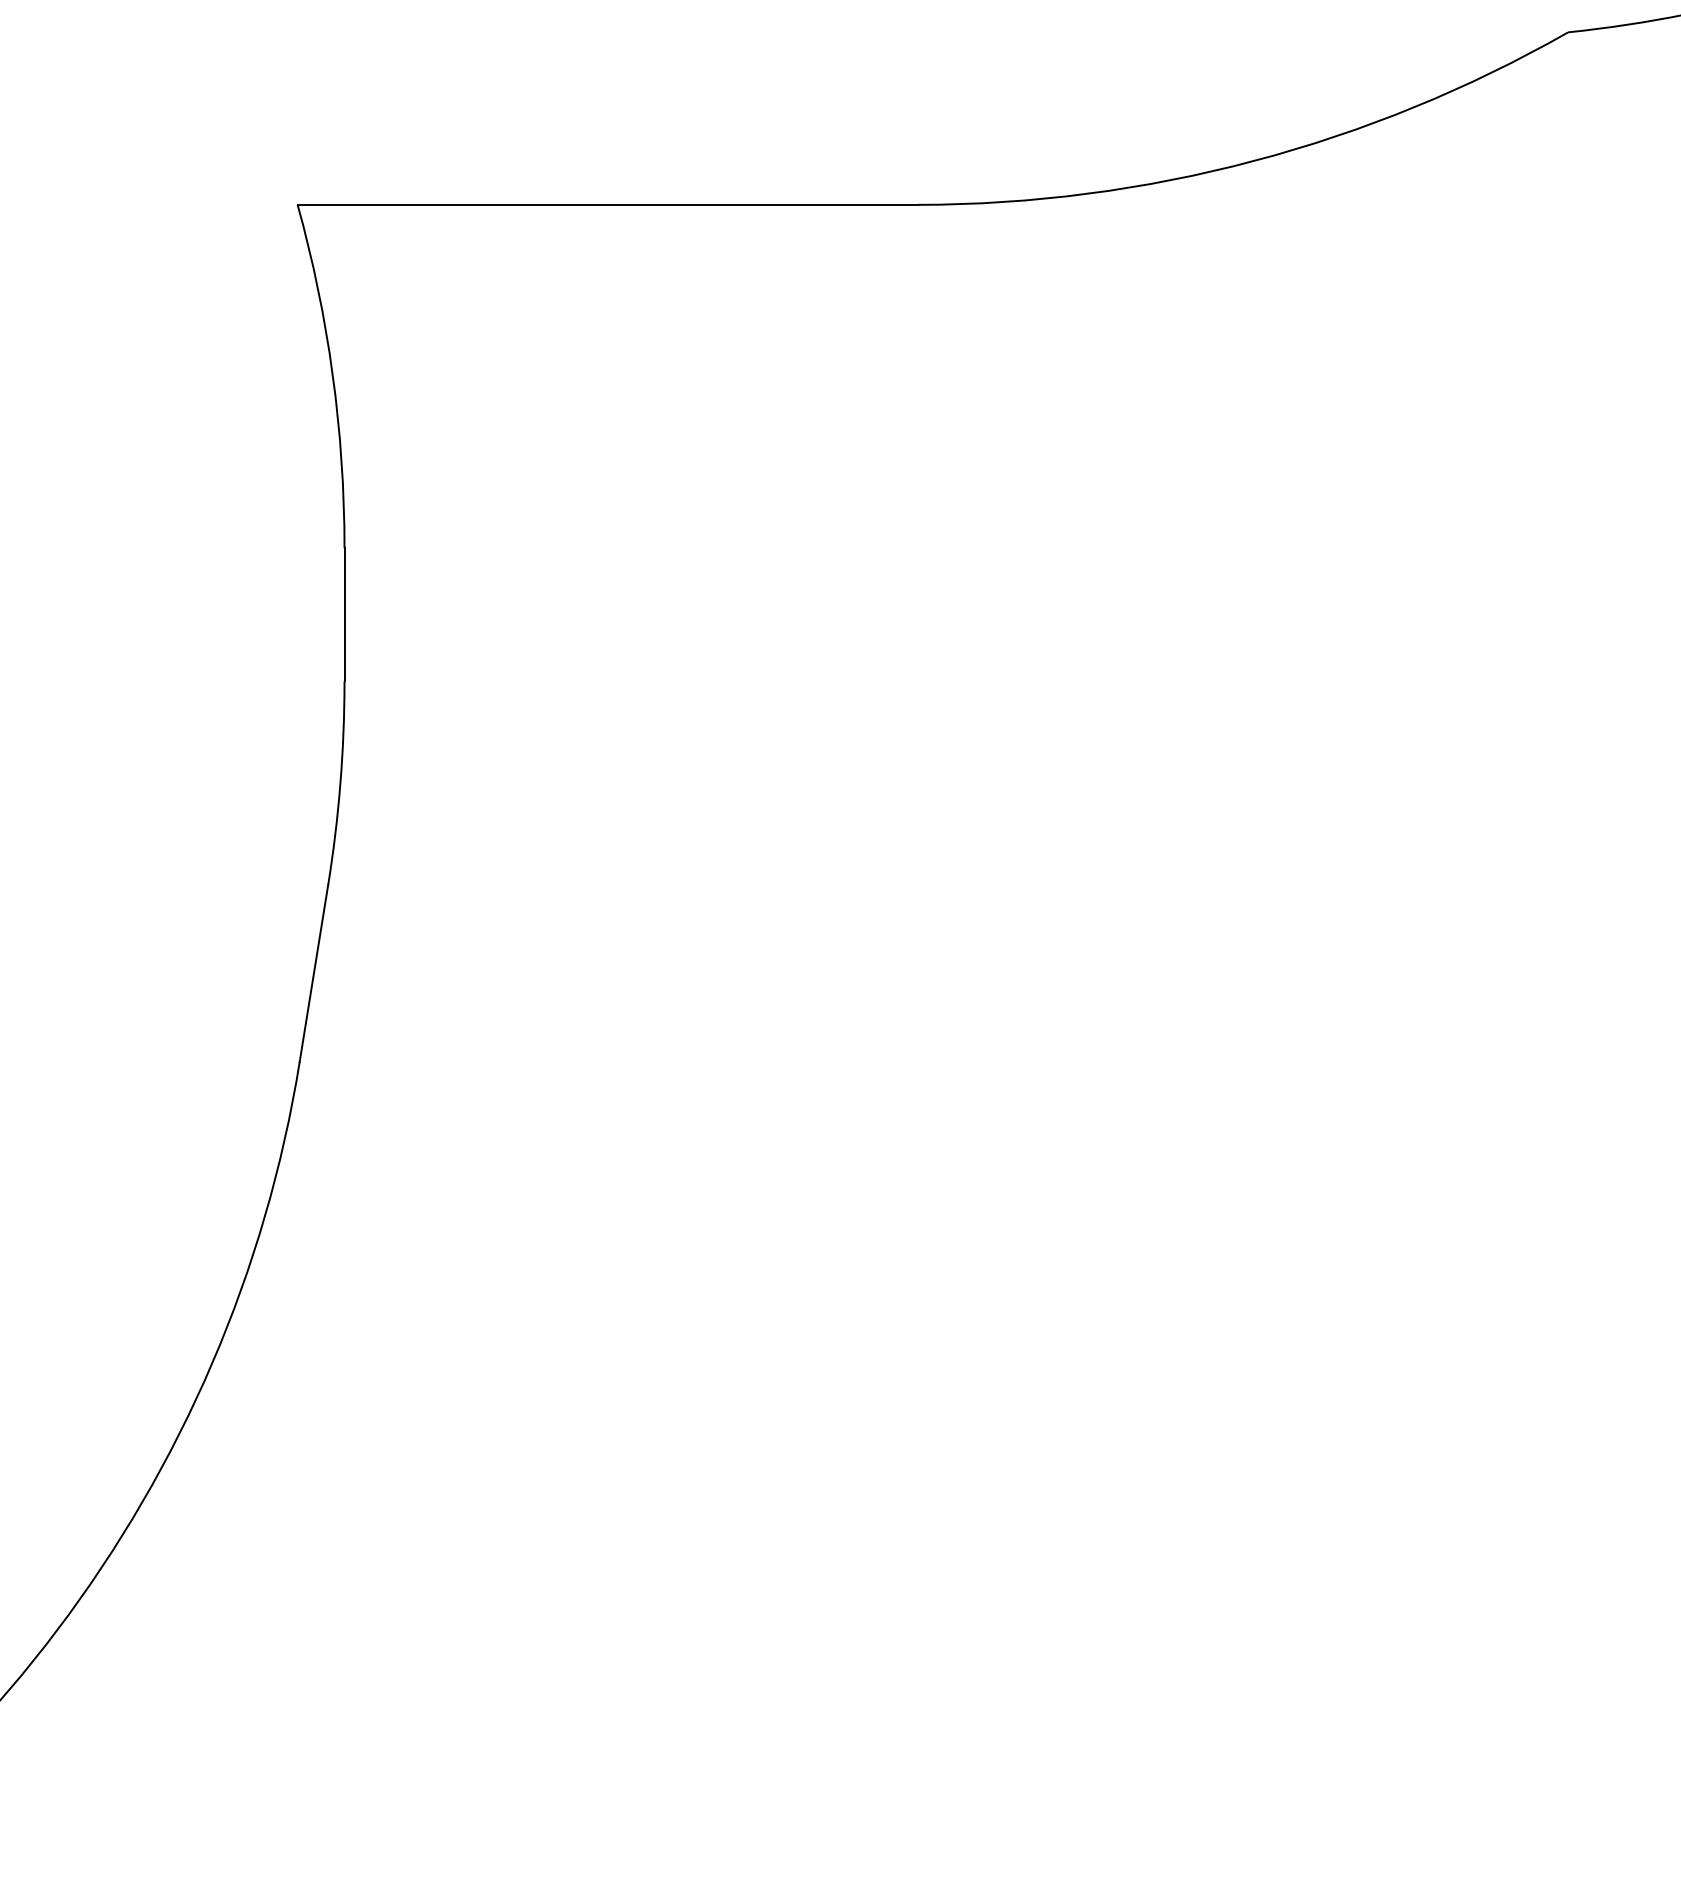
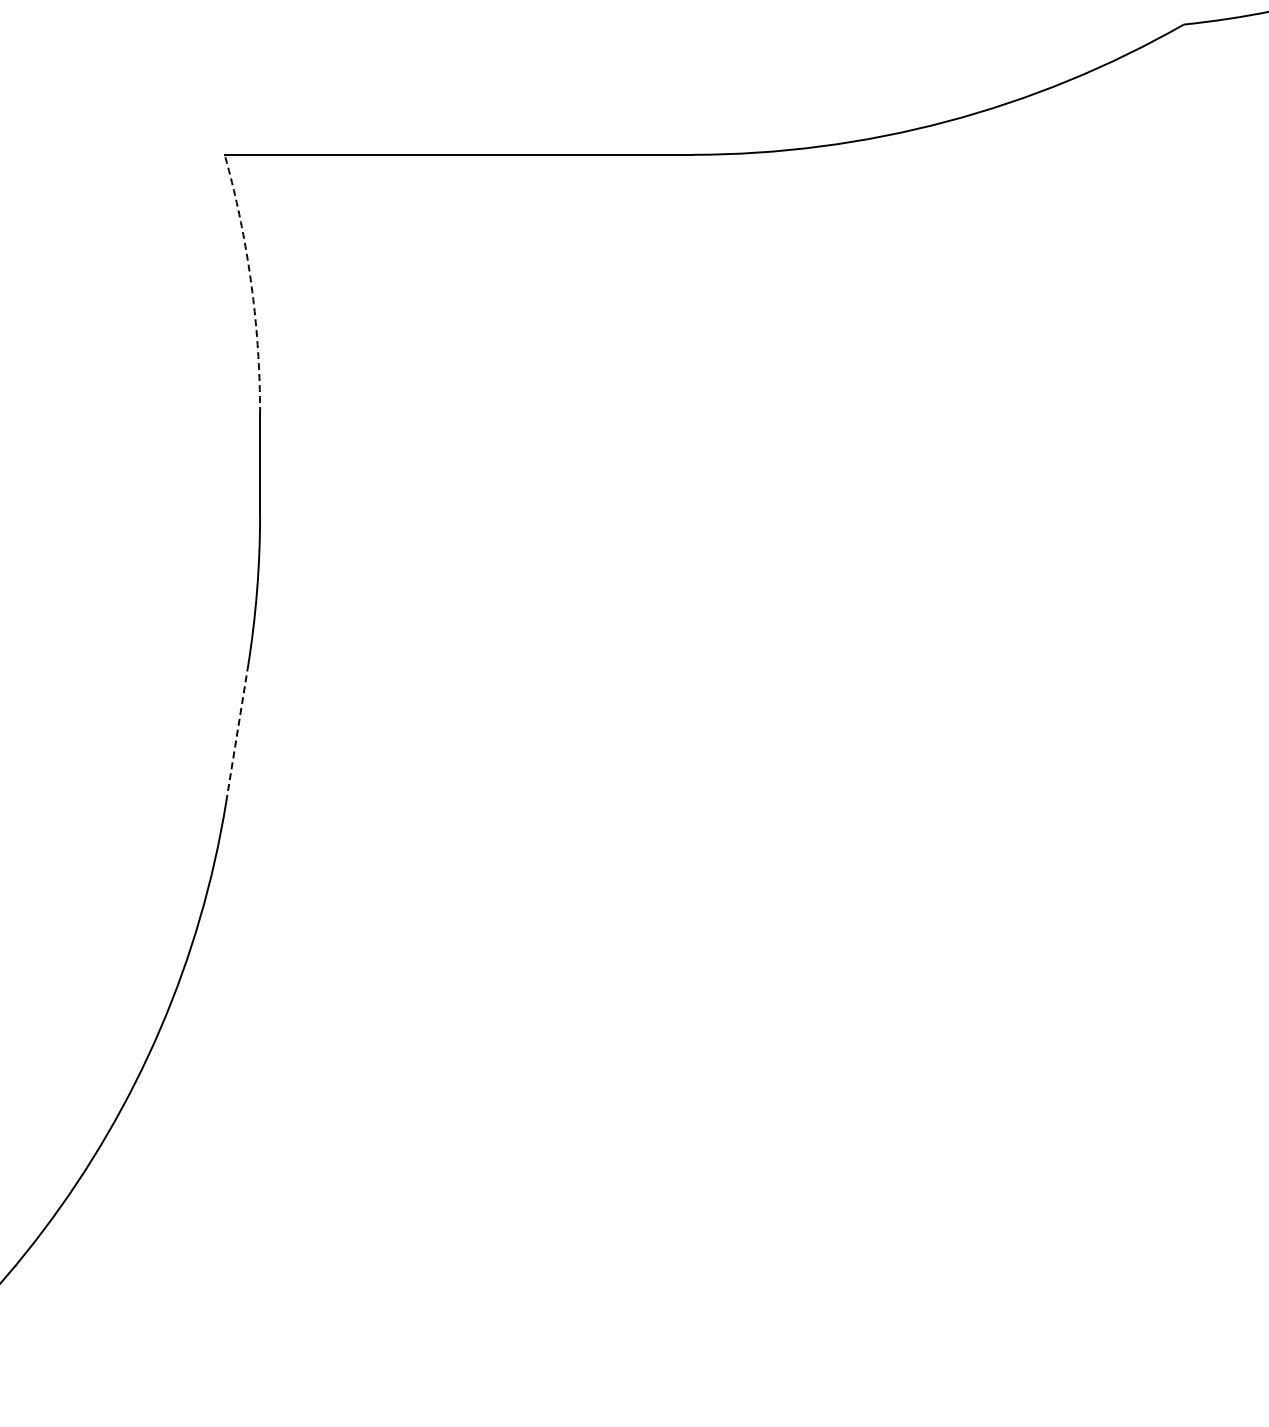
arc: (333, 375) -> (251, 283), solid -> dashed
line: (314, 972) -> (237, 734), solid -> dashed

